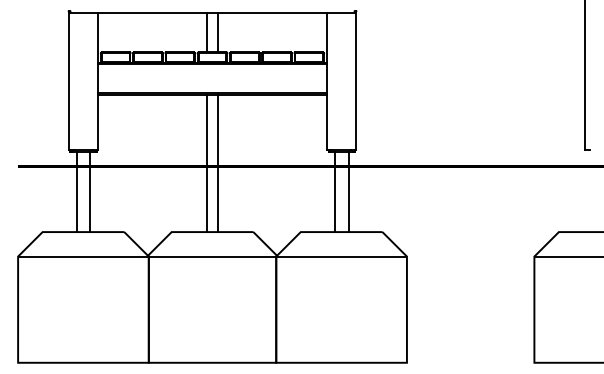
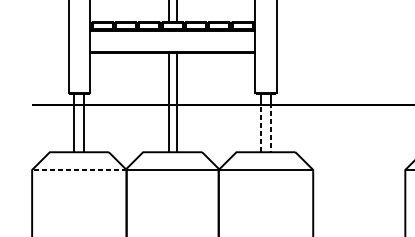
line: (341, 166) -> (265, 104), solid -> dashed
line: (82, 256) -> (78, 169), solid -> dashed

